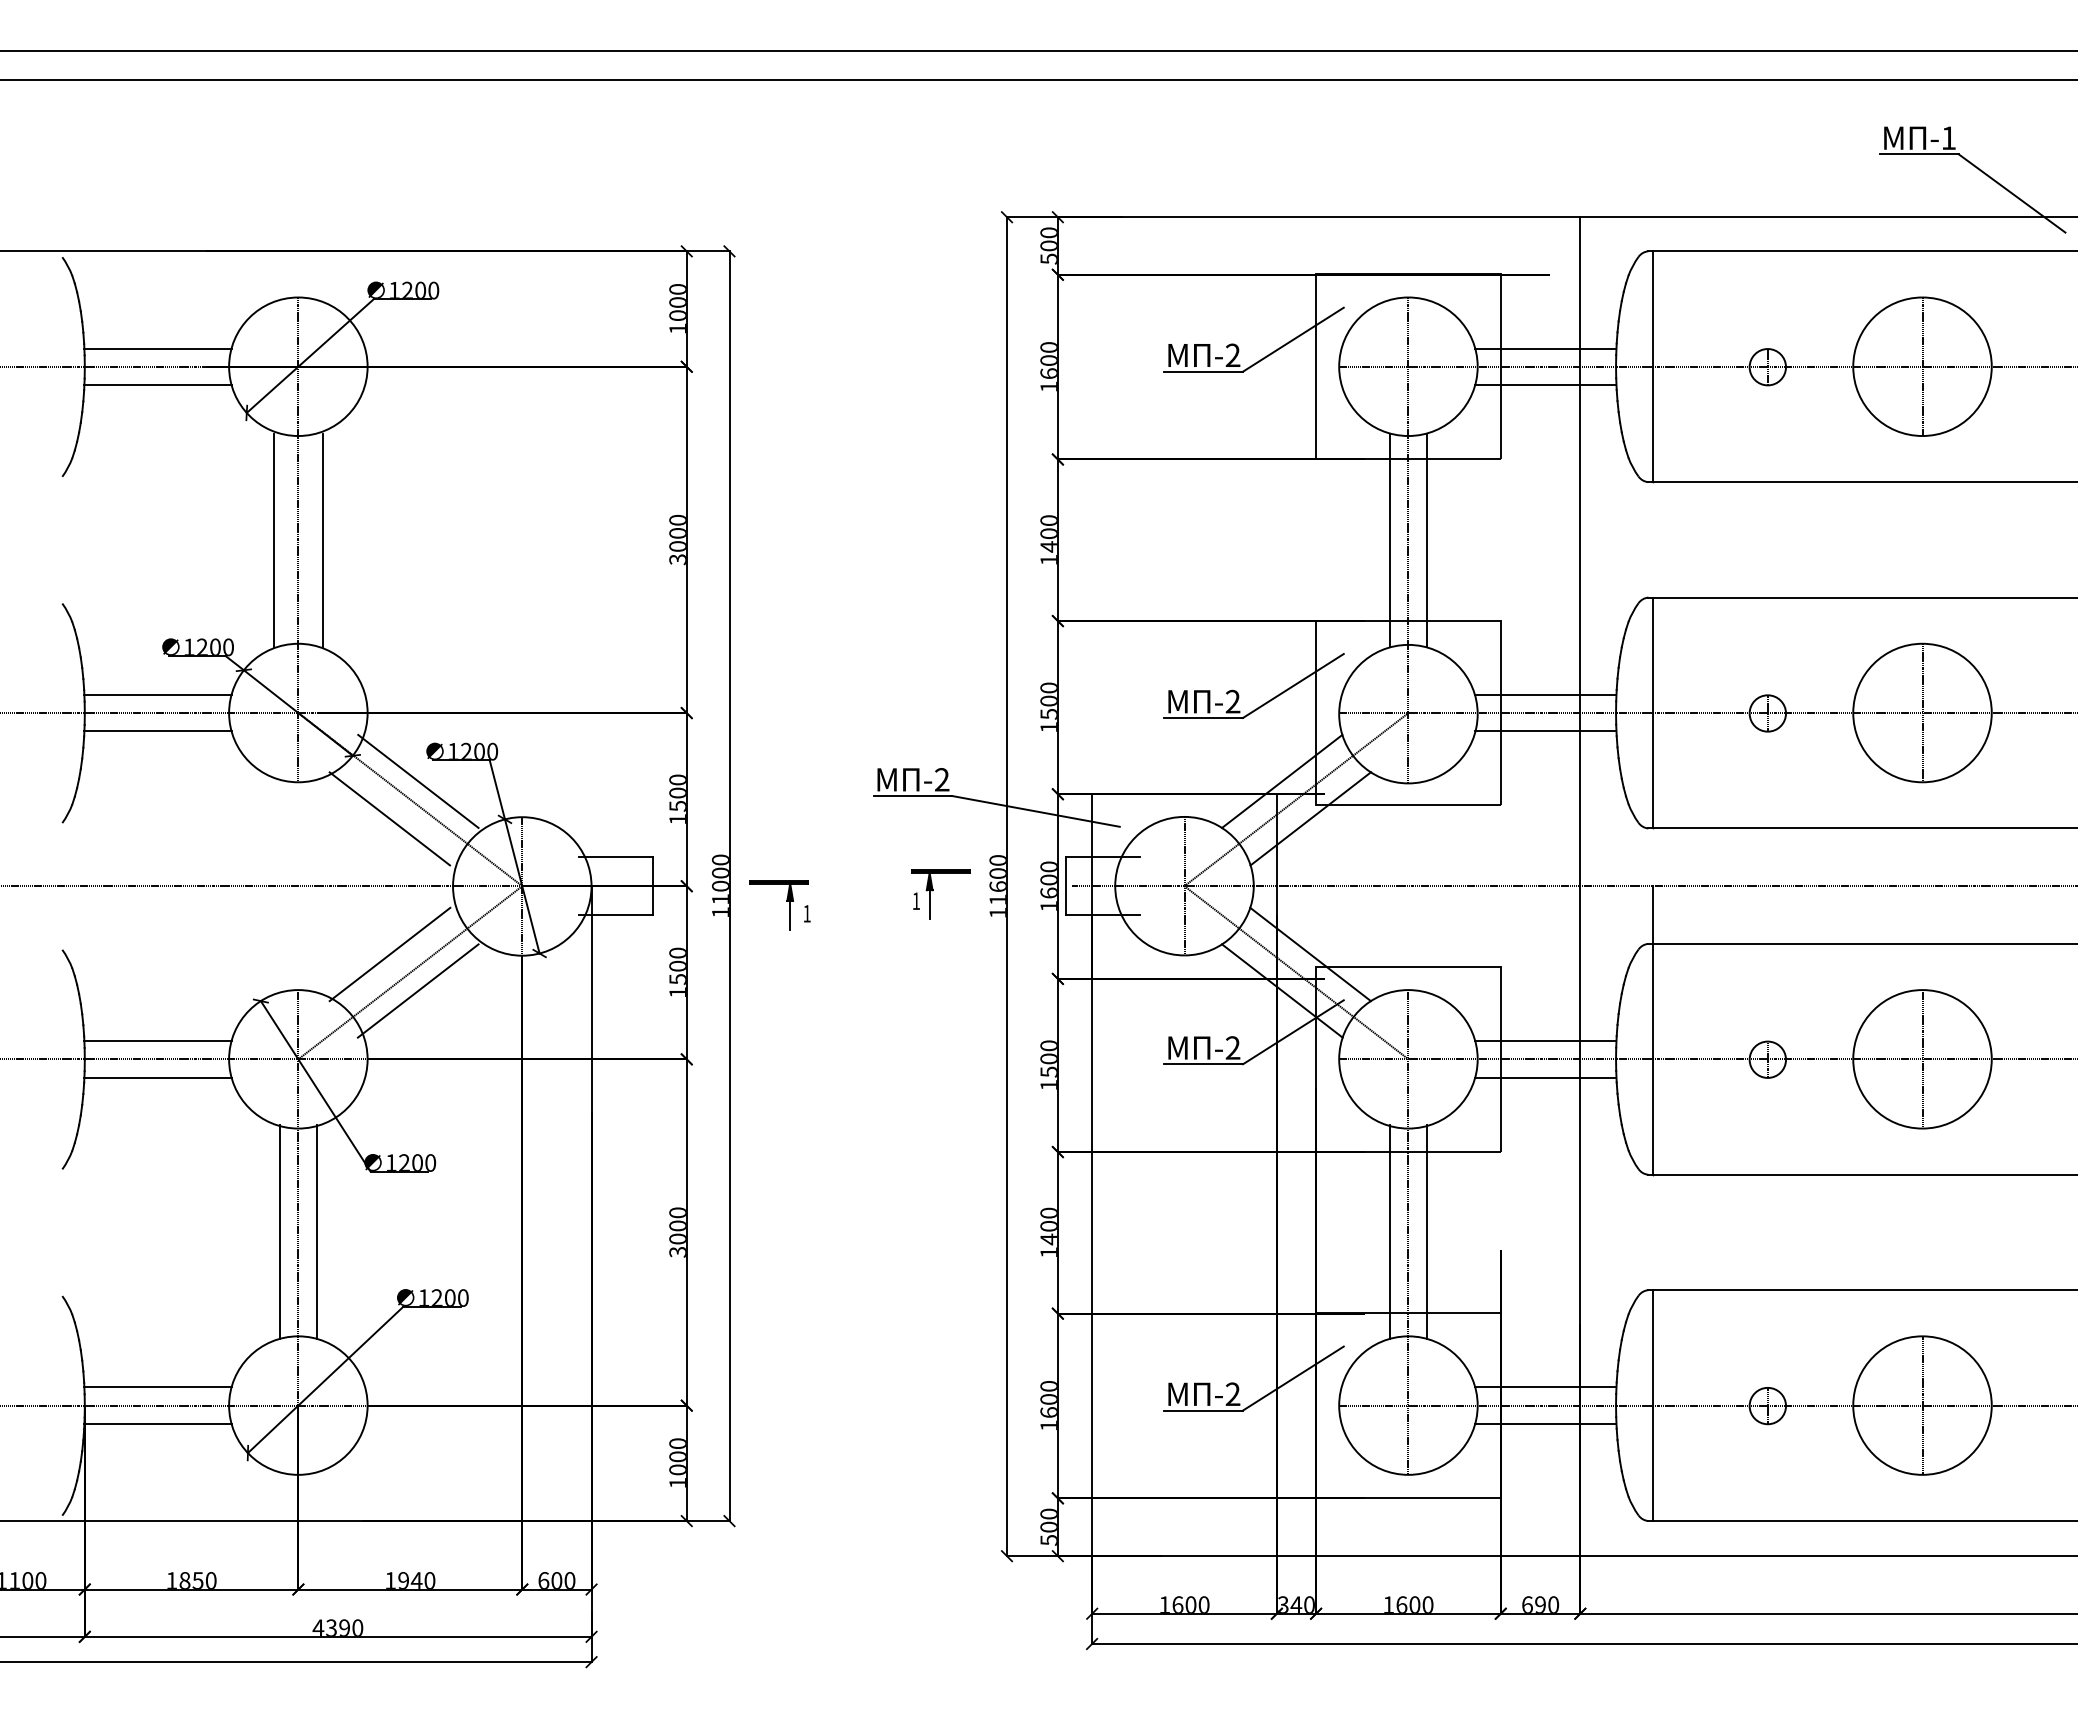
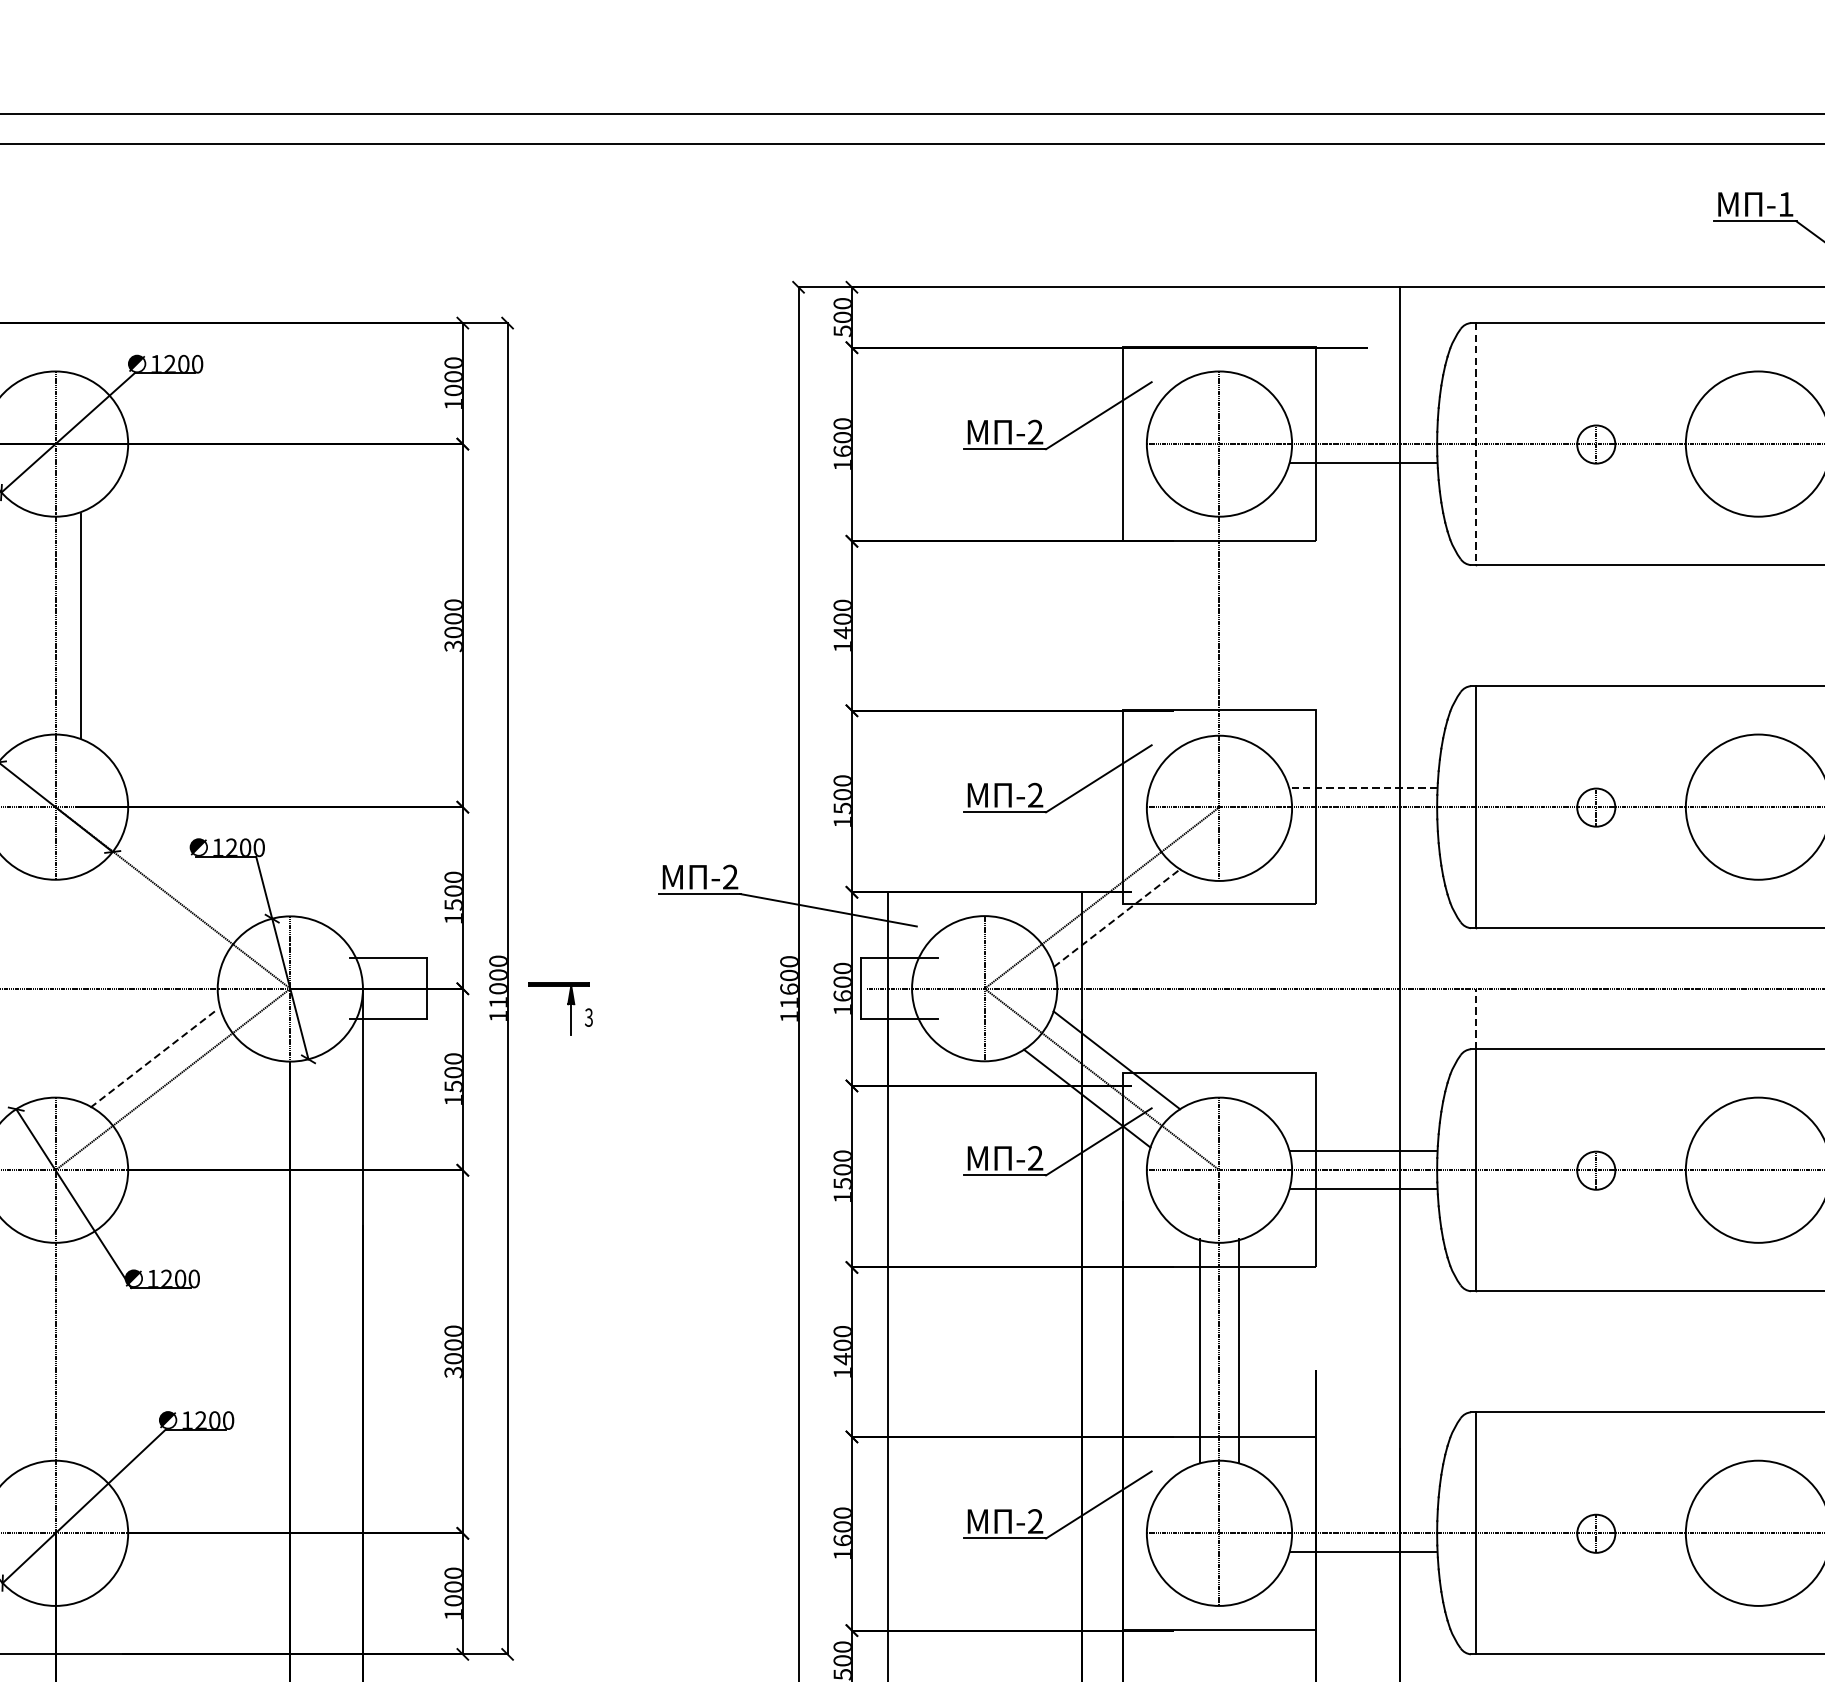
line: (1545, 348) -> (1363, 424), removed
line: (1922, 366) -> (1758, 443), removed
line: (1652, 367) -> (1475, 444), solid -> dashed
line: (273, 540) -> (29, 626), removed
line: (1390, 540) -> (1200, 626), removed
line: (1426, 540) -> (1238, 626), removed
line: (1545, 694) -> (1363, 787), solid -> dashed
line: (1922, 712) -> (1758, 806), removed
line: (1545, 731) -> (1363, 826), removed
line: (418, 780) -> (181, 877), removed
line: (1282, 780) -> (1087, 877), removed
line: (389, 818) -> (151, 917), removed
line: (1311, 818) -> (1117, 917), solid -> dashed
part: (933, 890) -> (721, 993), removed
text: (806, 913) -> (588, 1017), 1 -> 3
line: (1652, 915) -> (1475, 1019), solid -> dashed
line: (389, 954) -> (151, 1060), solid -> dashed
line: (417, 990) -> (180, 1098), removed
line: (1922, 1059) -> (1758, 1170), removed
line: (280, 1231) -> (36, 1350), removed
line: (316, 1231) -> (74, 1350), removed
line: (1545, 1387) -> (1363, 1514), removed
line: (1922, 1405) -> (1758, 1533), removed

